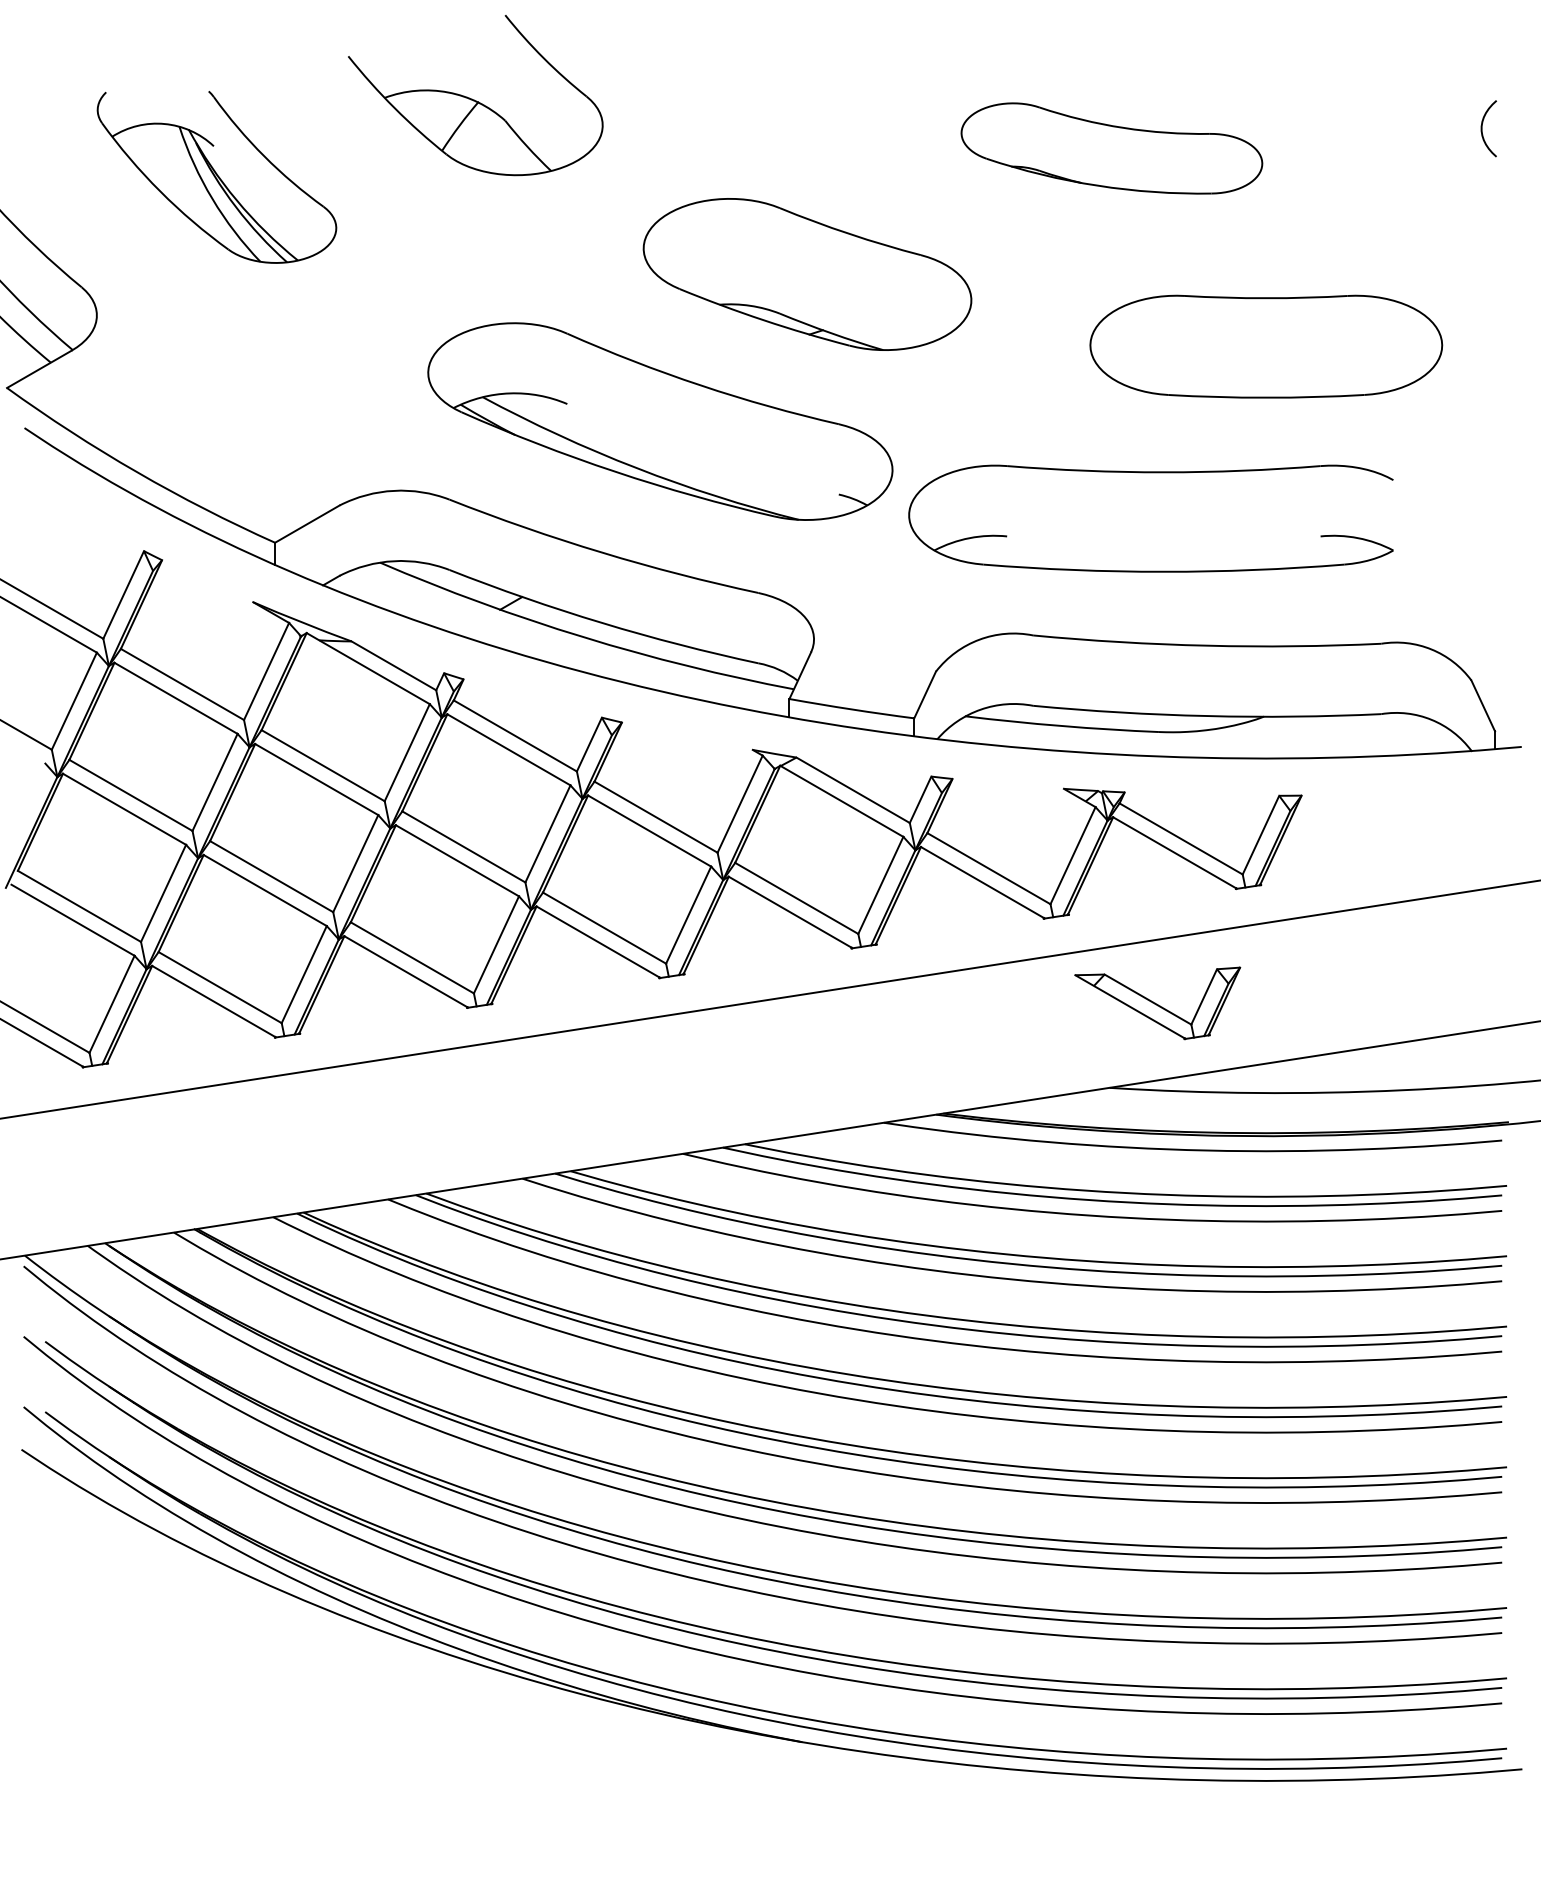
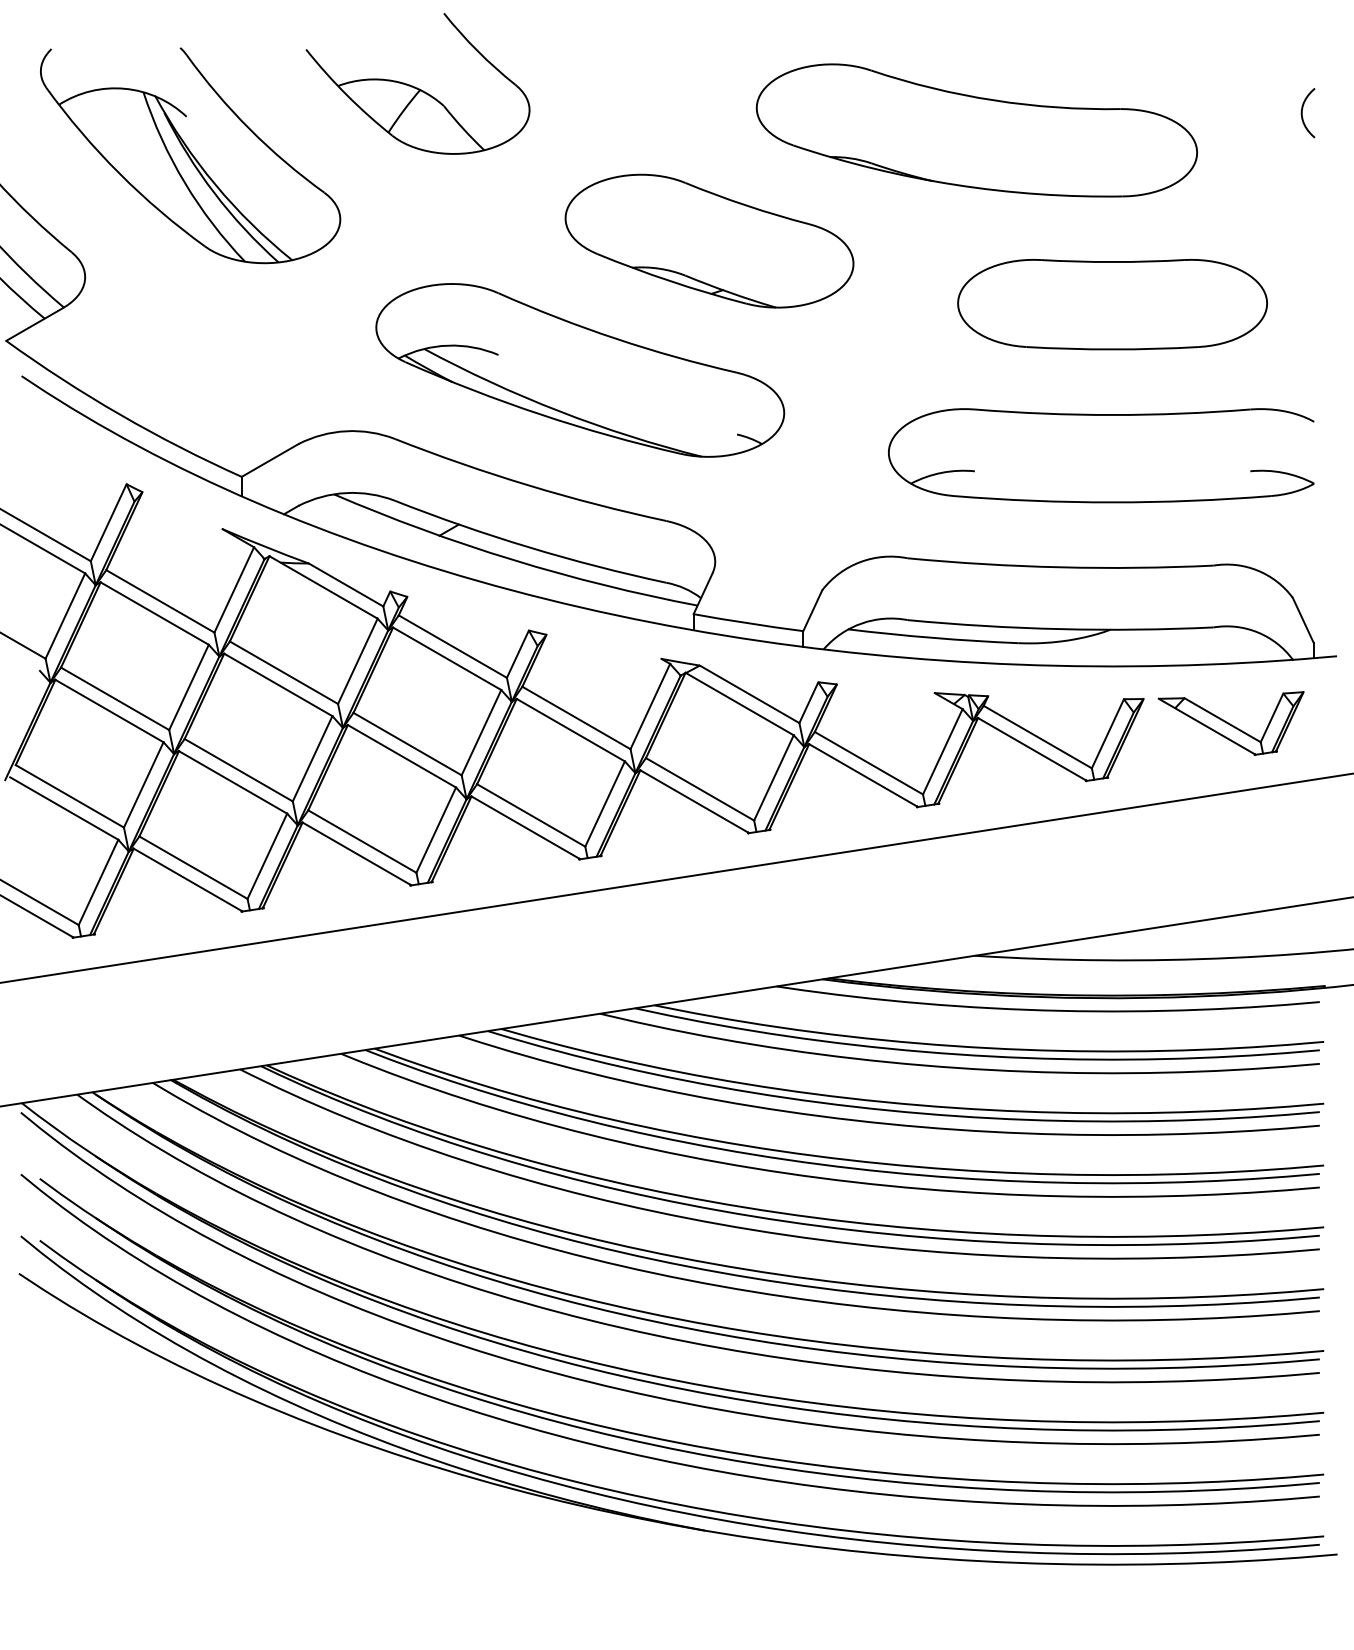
part: (1111, 148) -> (976, 130), size x1.67
part: (216, 176) -> (190, 155), size x1.43
part: (1151, 472) -> (1101, 415), moved
part: (1156, 1003) -> (1230, 723), moved

